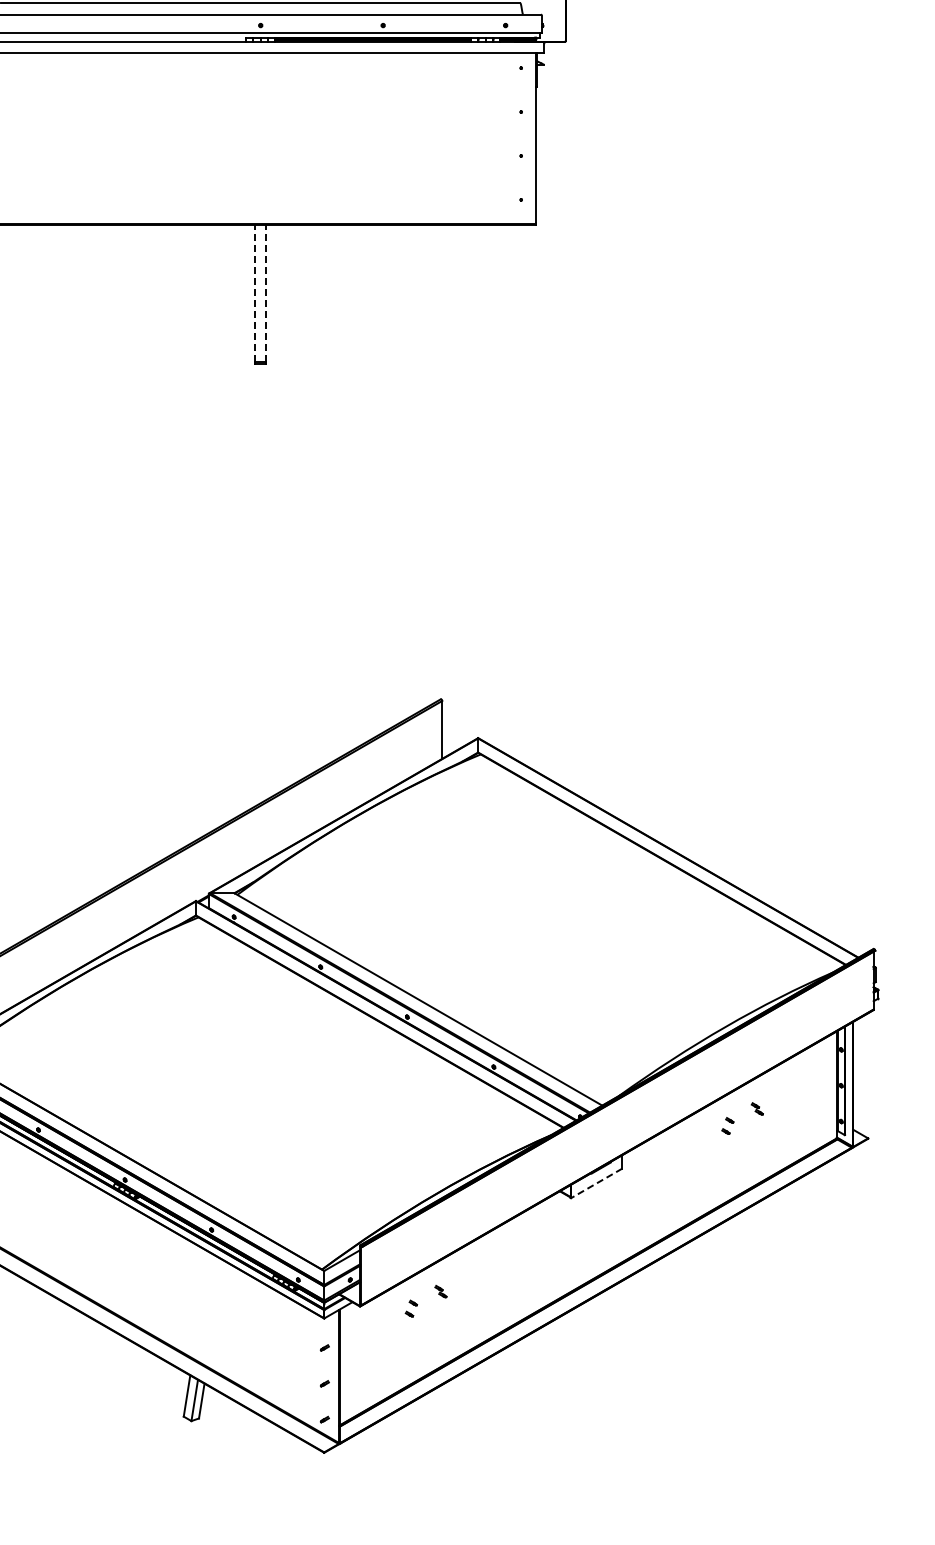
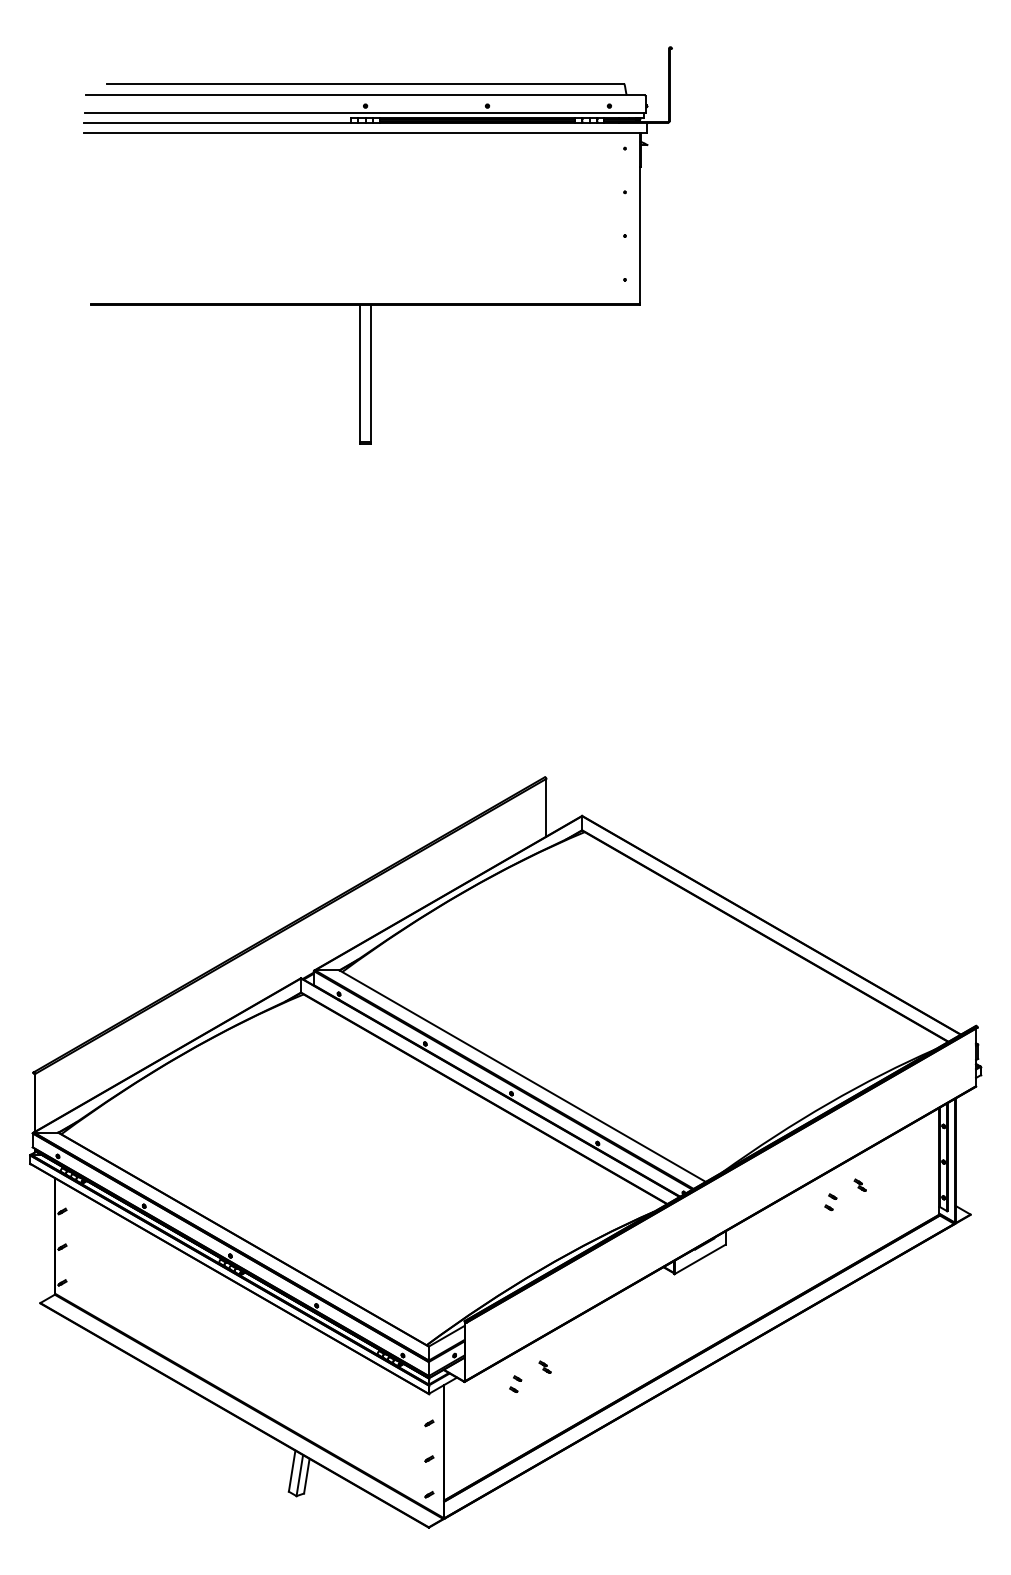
line: (255, 292) -> (360, 372), dashed -> solid
line: (265, 292) -> (370, 372), dashed -> solid
line: (596, 1183) -> (699, 1259), dashed -> solid

